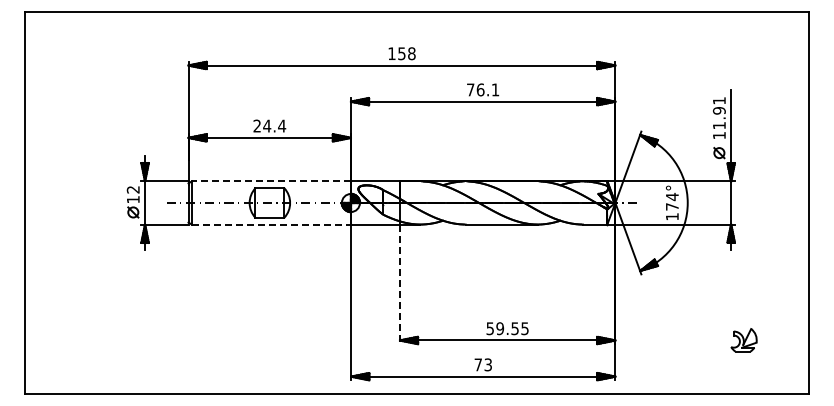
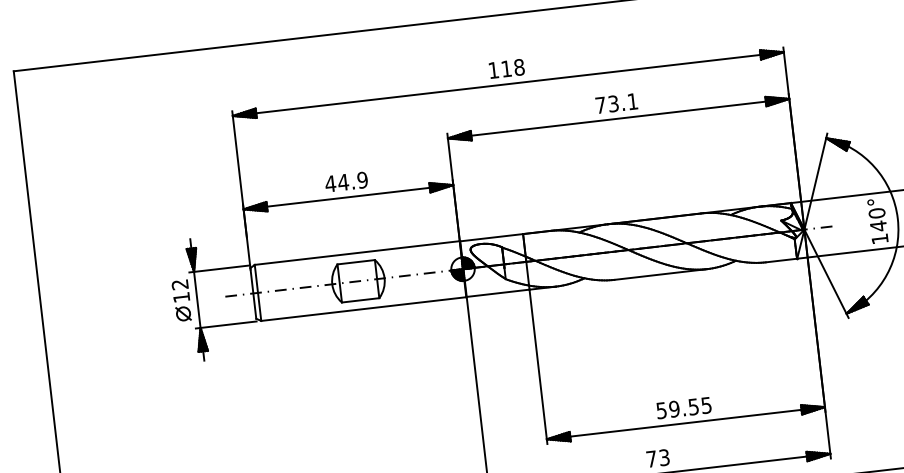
text: (401, 53) -> (505, 68), 158 -> 118
text: (480, 89) -> (613, 103), 76.1 -> 73.1
text: (269, 125) -> (346, 181), 24.4 -> 44.9
line: (271, 181) -> (357, 253), dashed -> solid
text: (671, 201) -> (876, 219), 174° -> 140°
line: (272, 224) -> (364, 308), dashed -> solid
line: (399, 284) -> (537, 367), dashed -> solid

